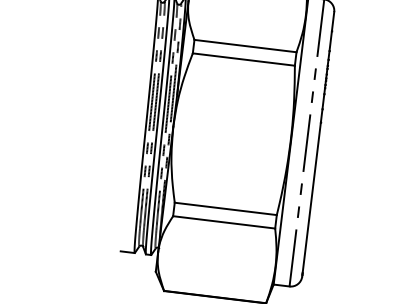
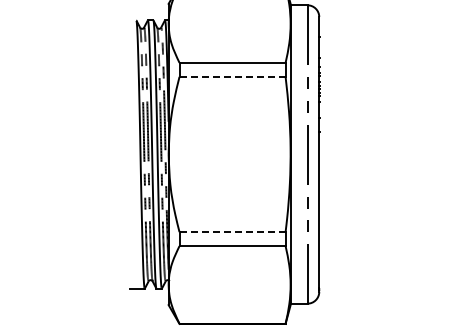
line: (244, 59) -> (233, 76), solid -> dashed
line: (225, 209) -> (232, 232), solid -> dashed

